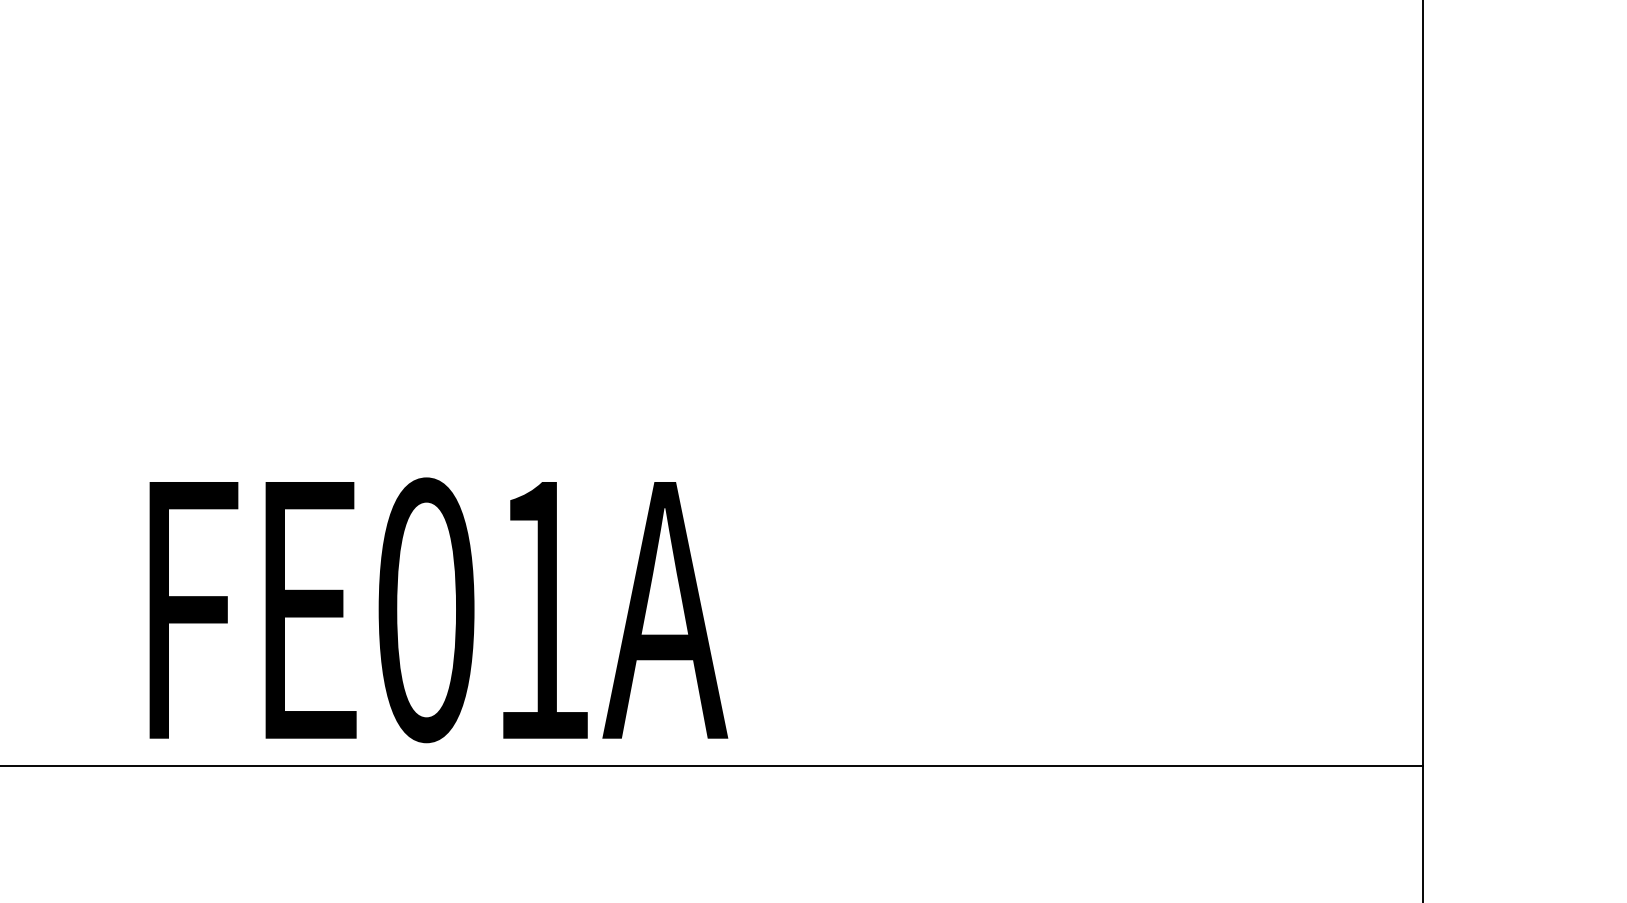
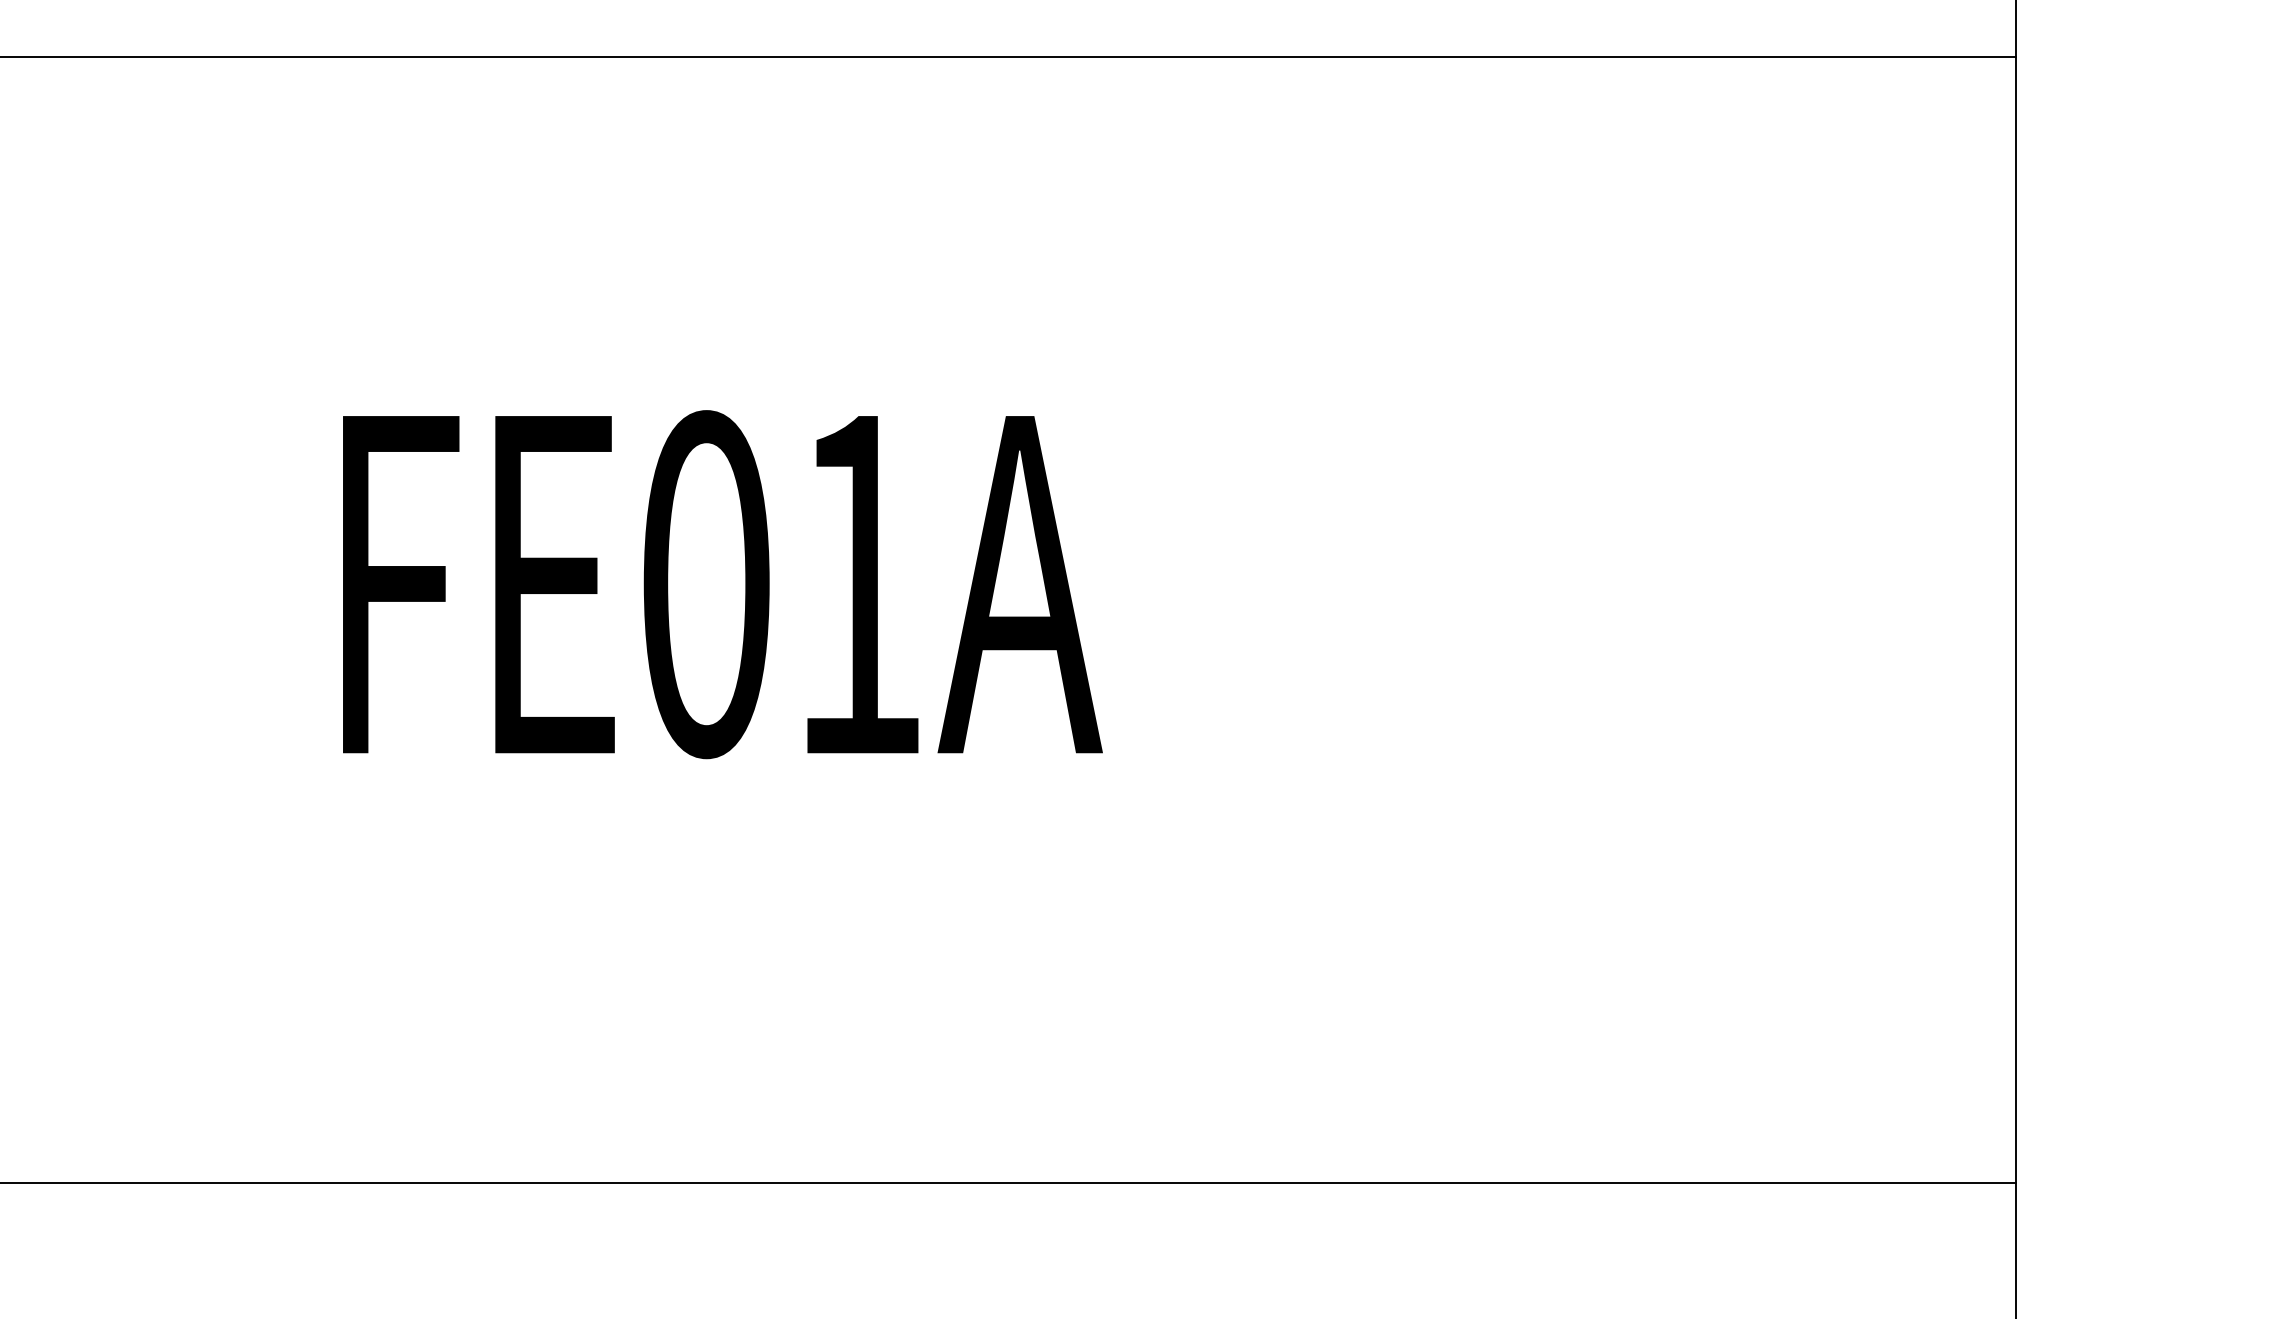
text: (438, 610) -> (722, 584), moved

